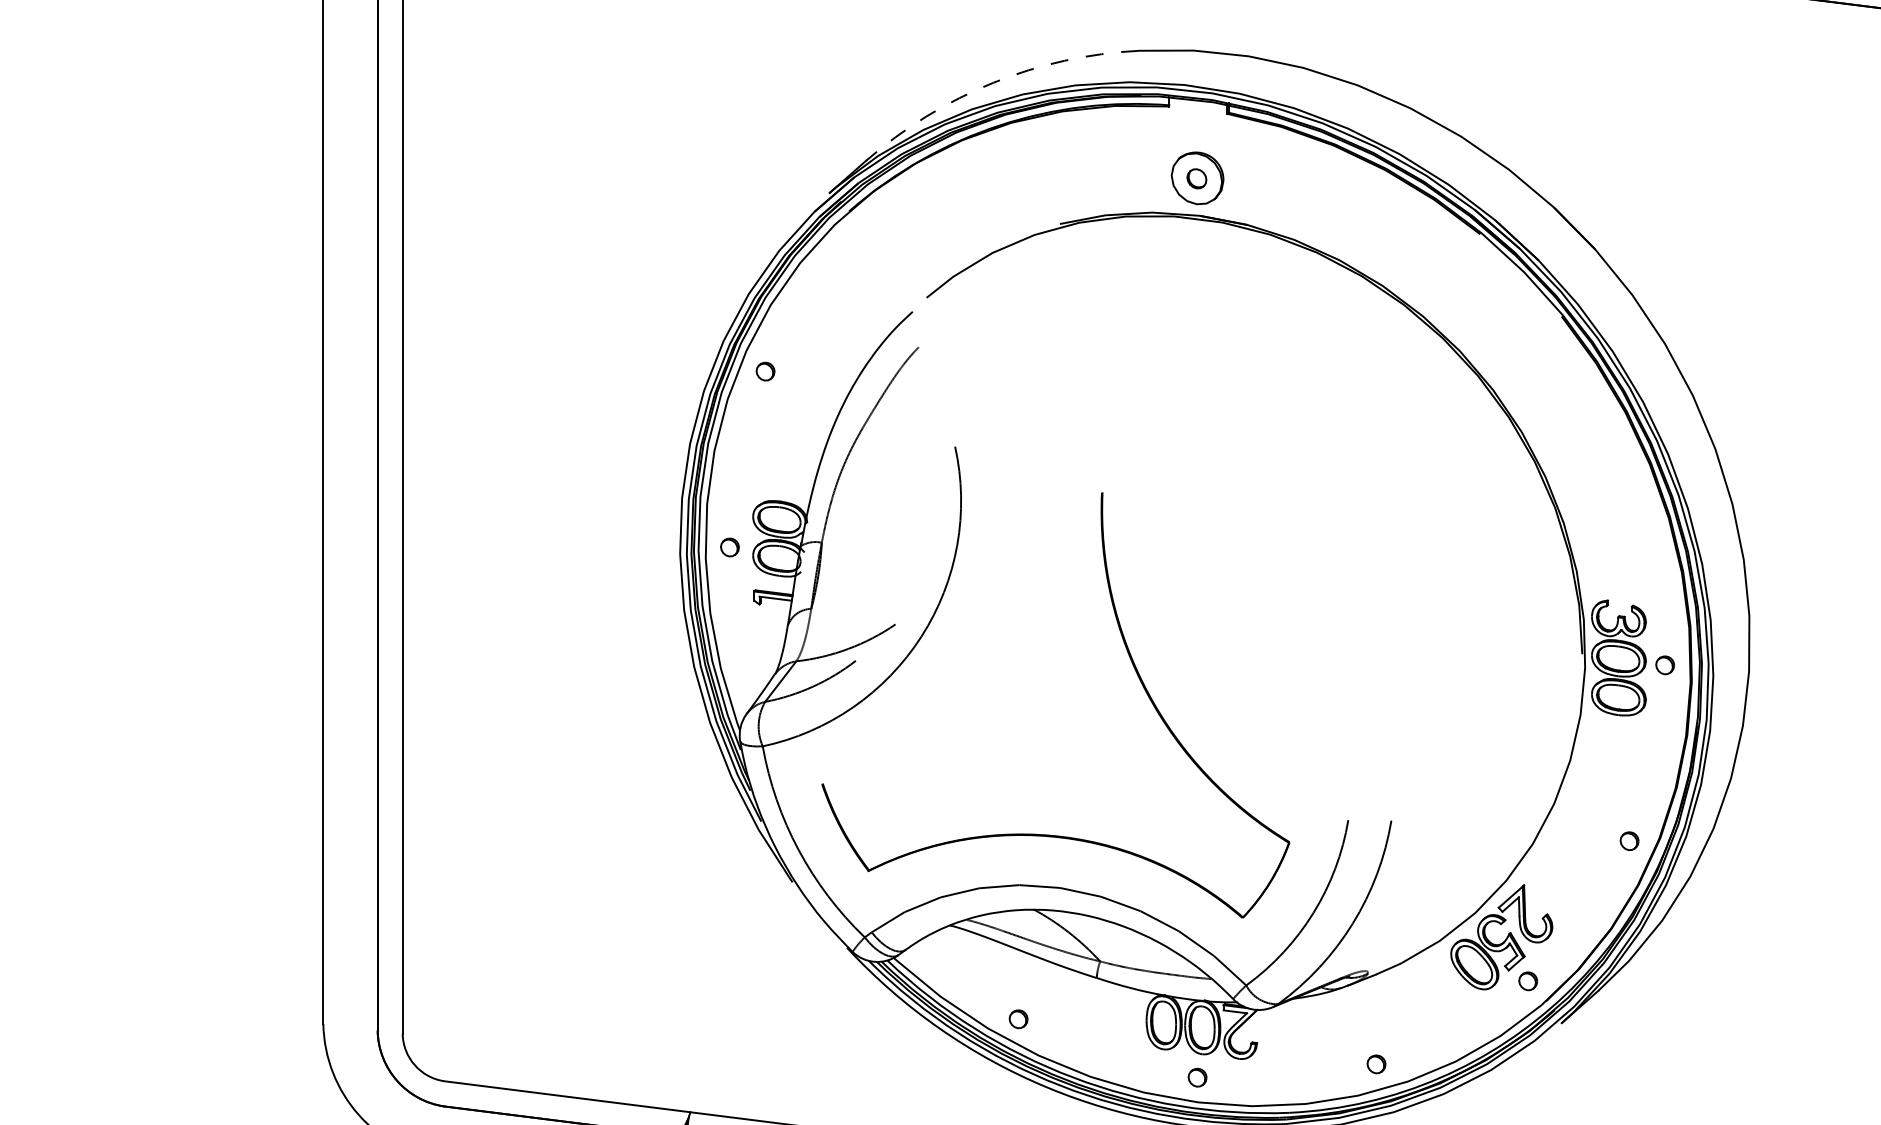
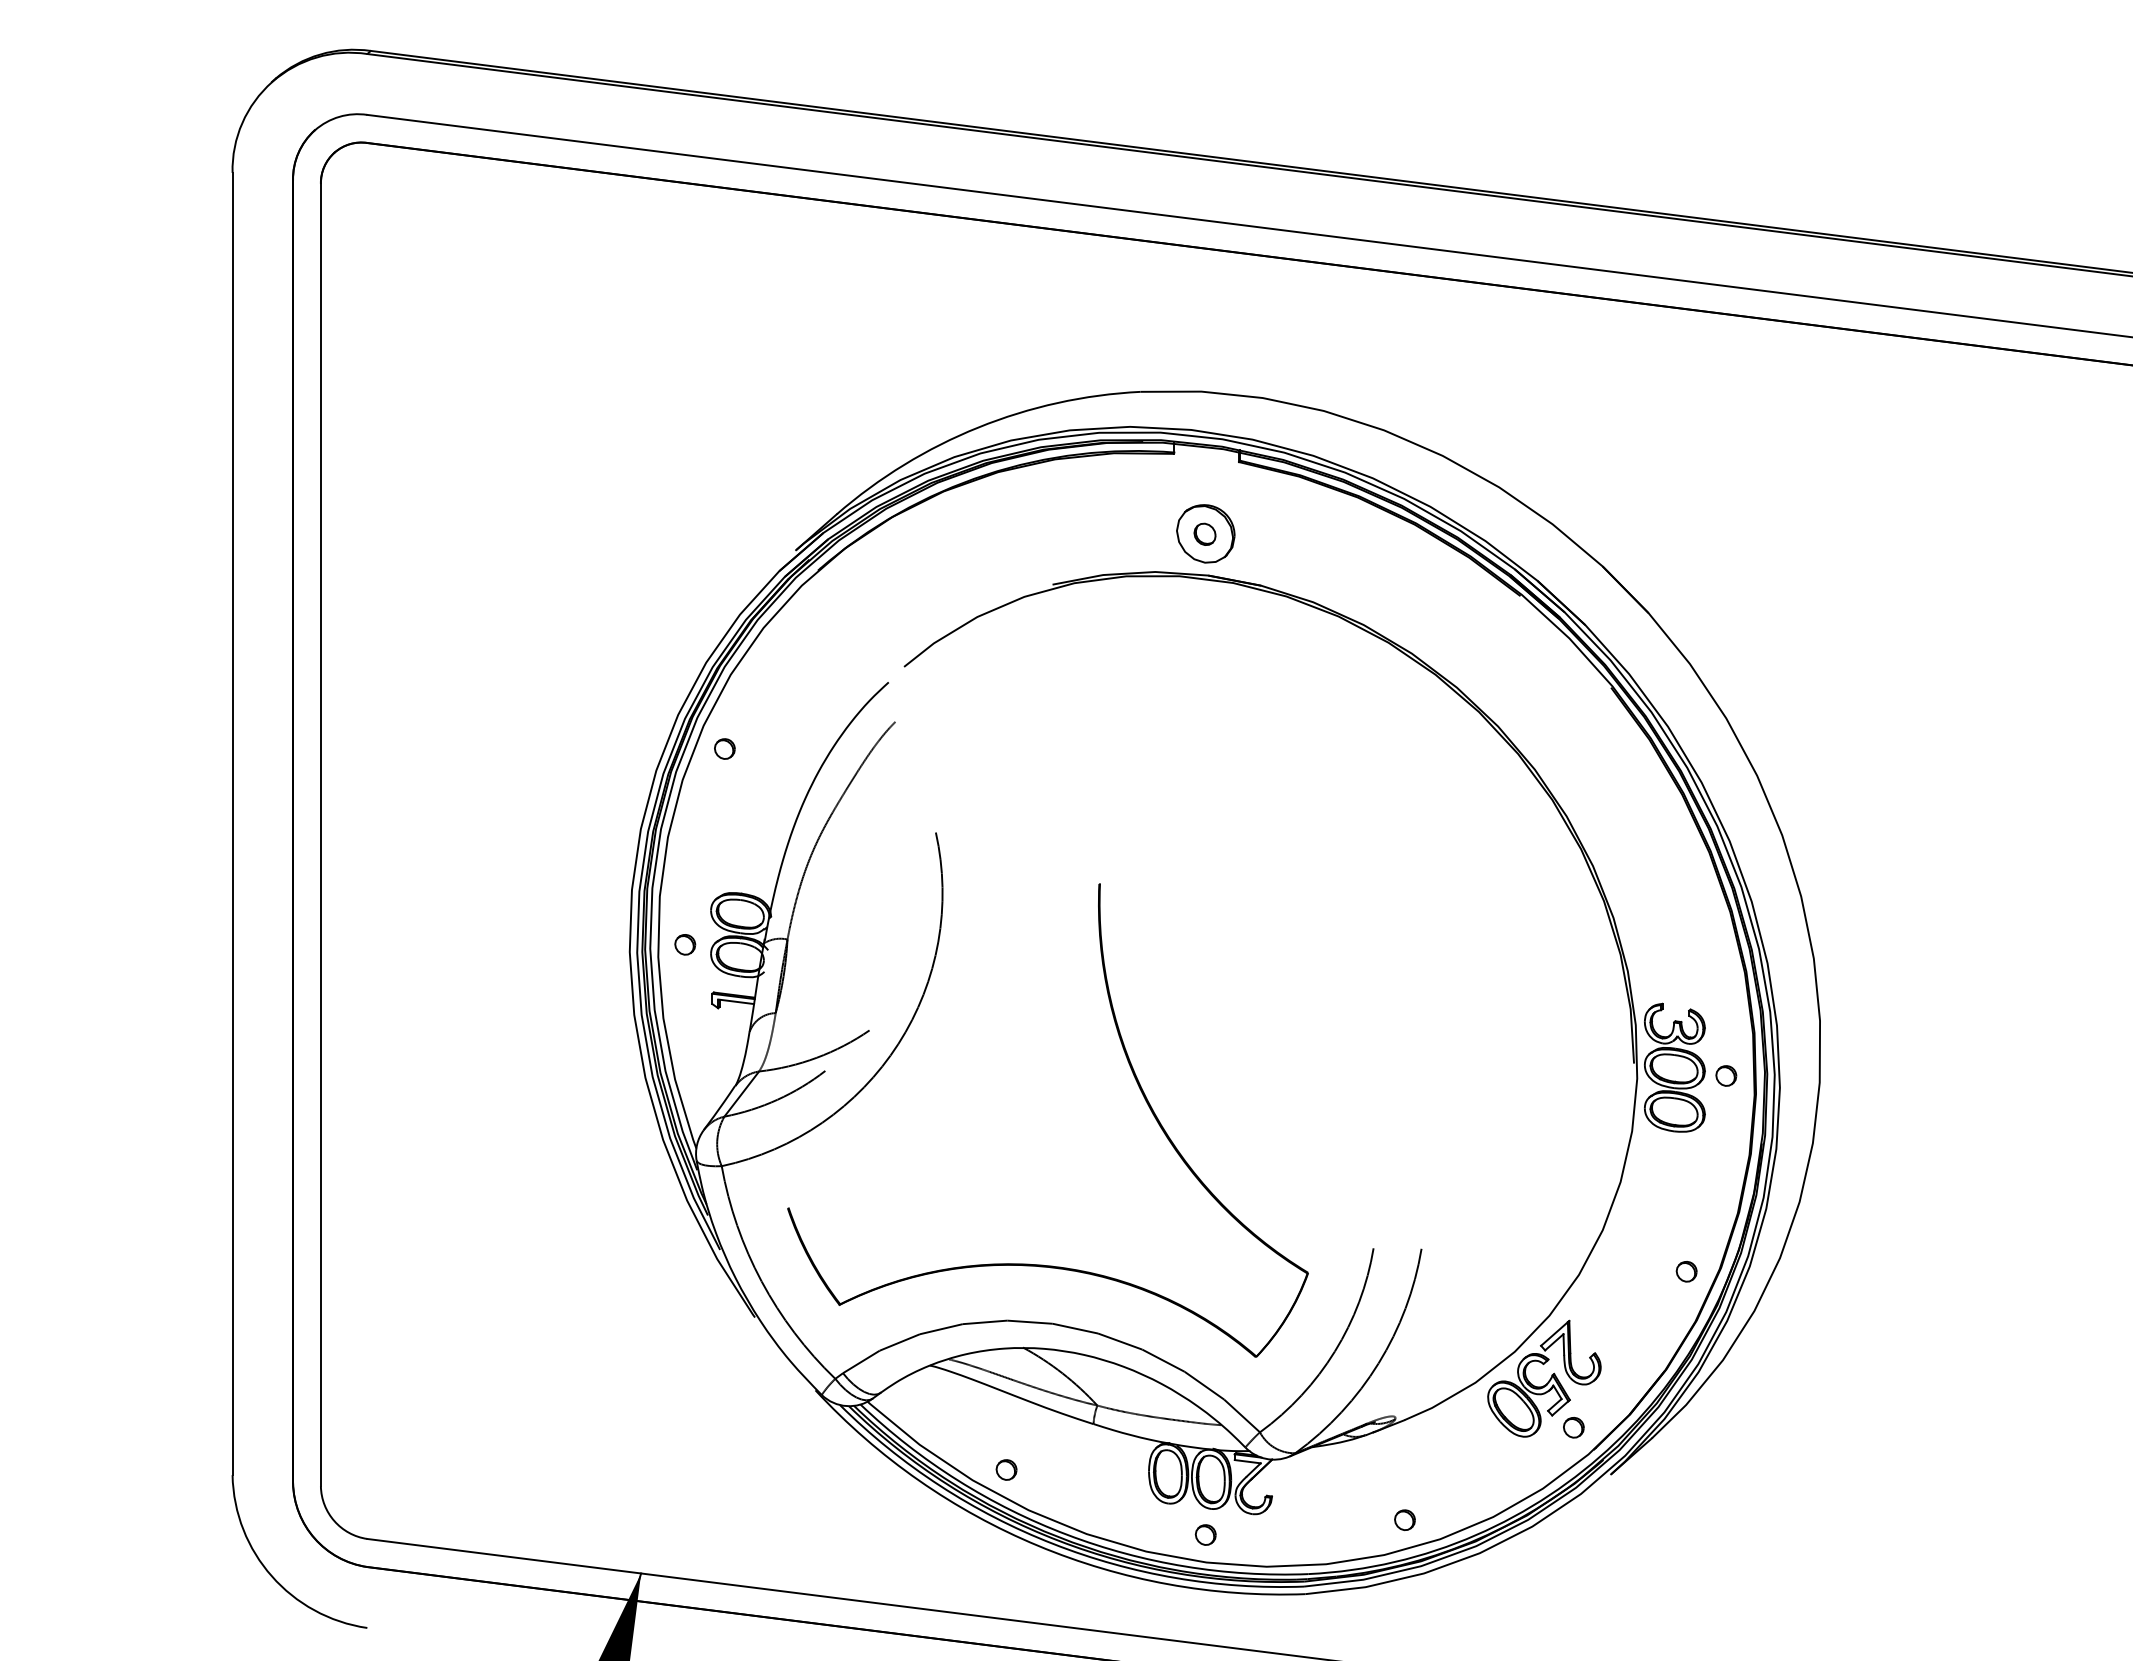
arc: (993, 82) -> (978, 427), dashed -> solid

